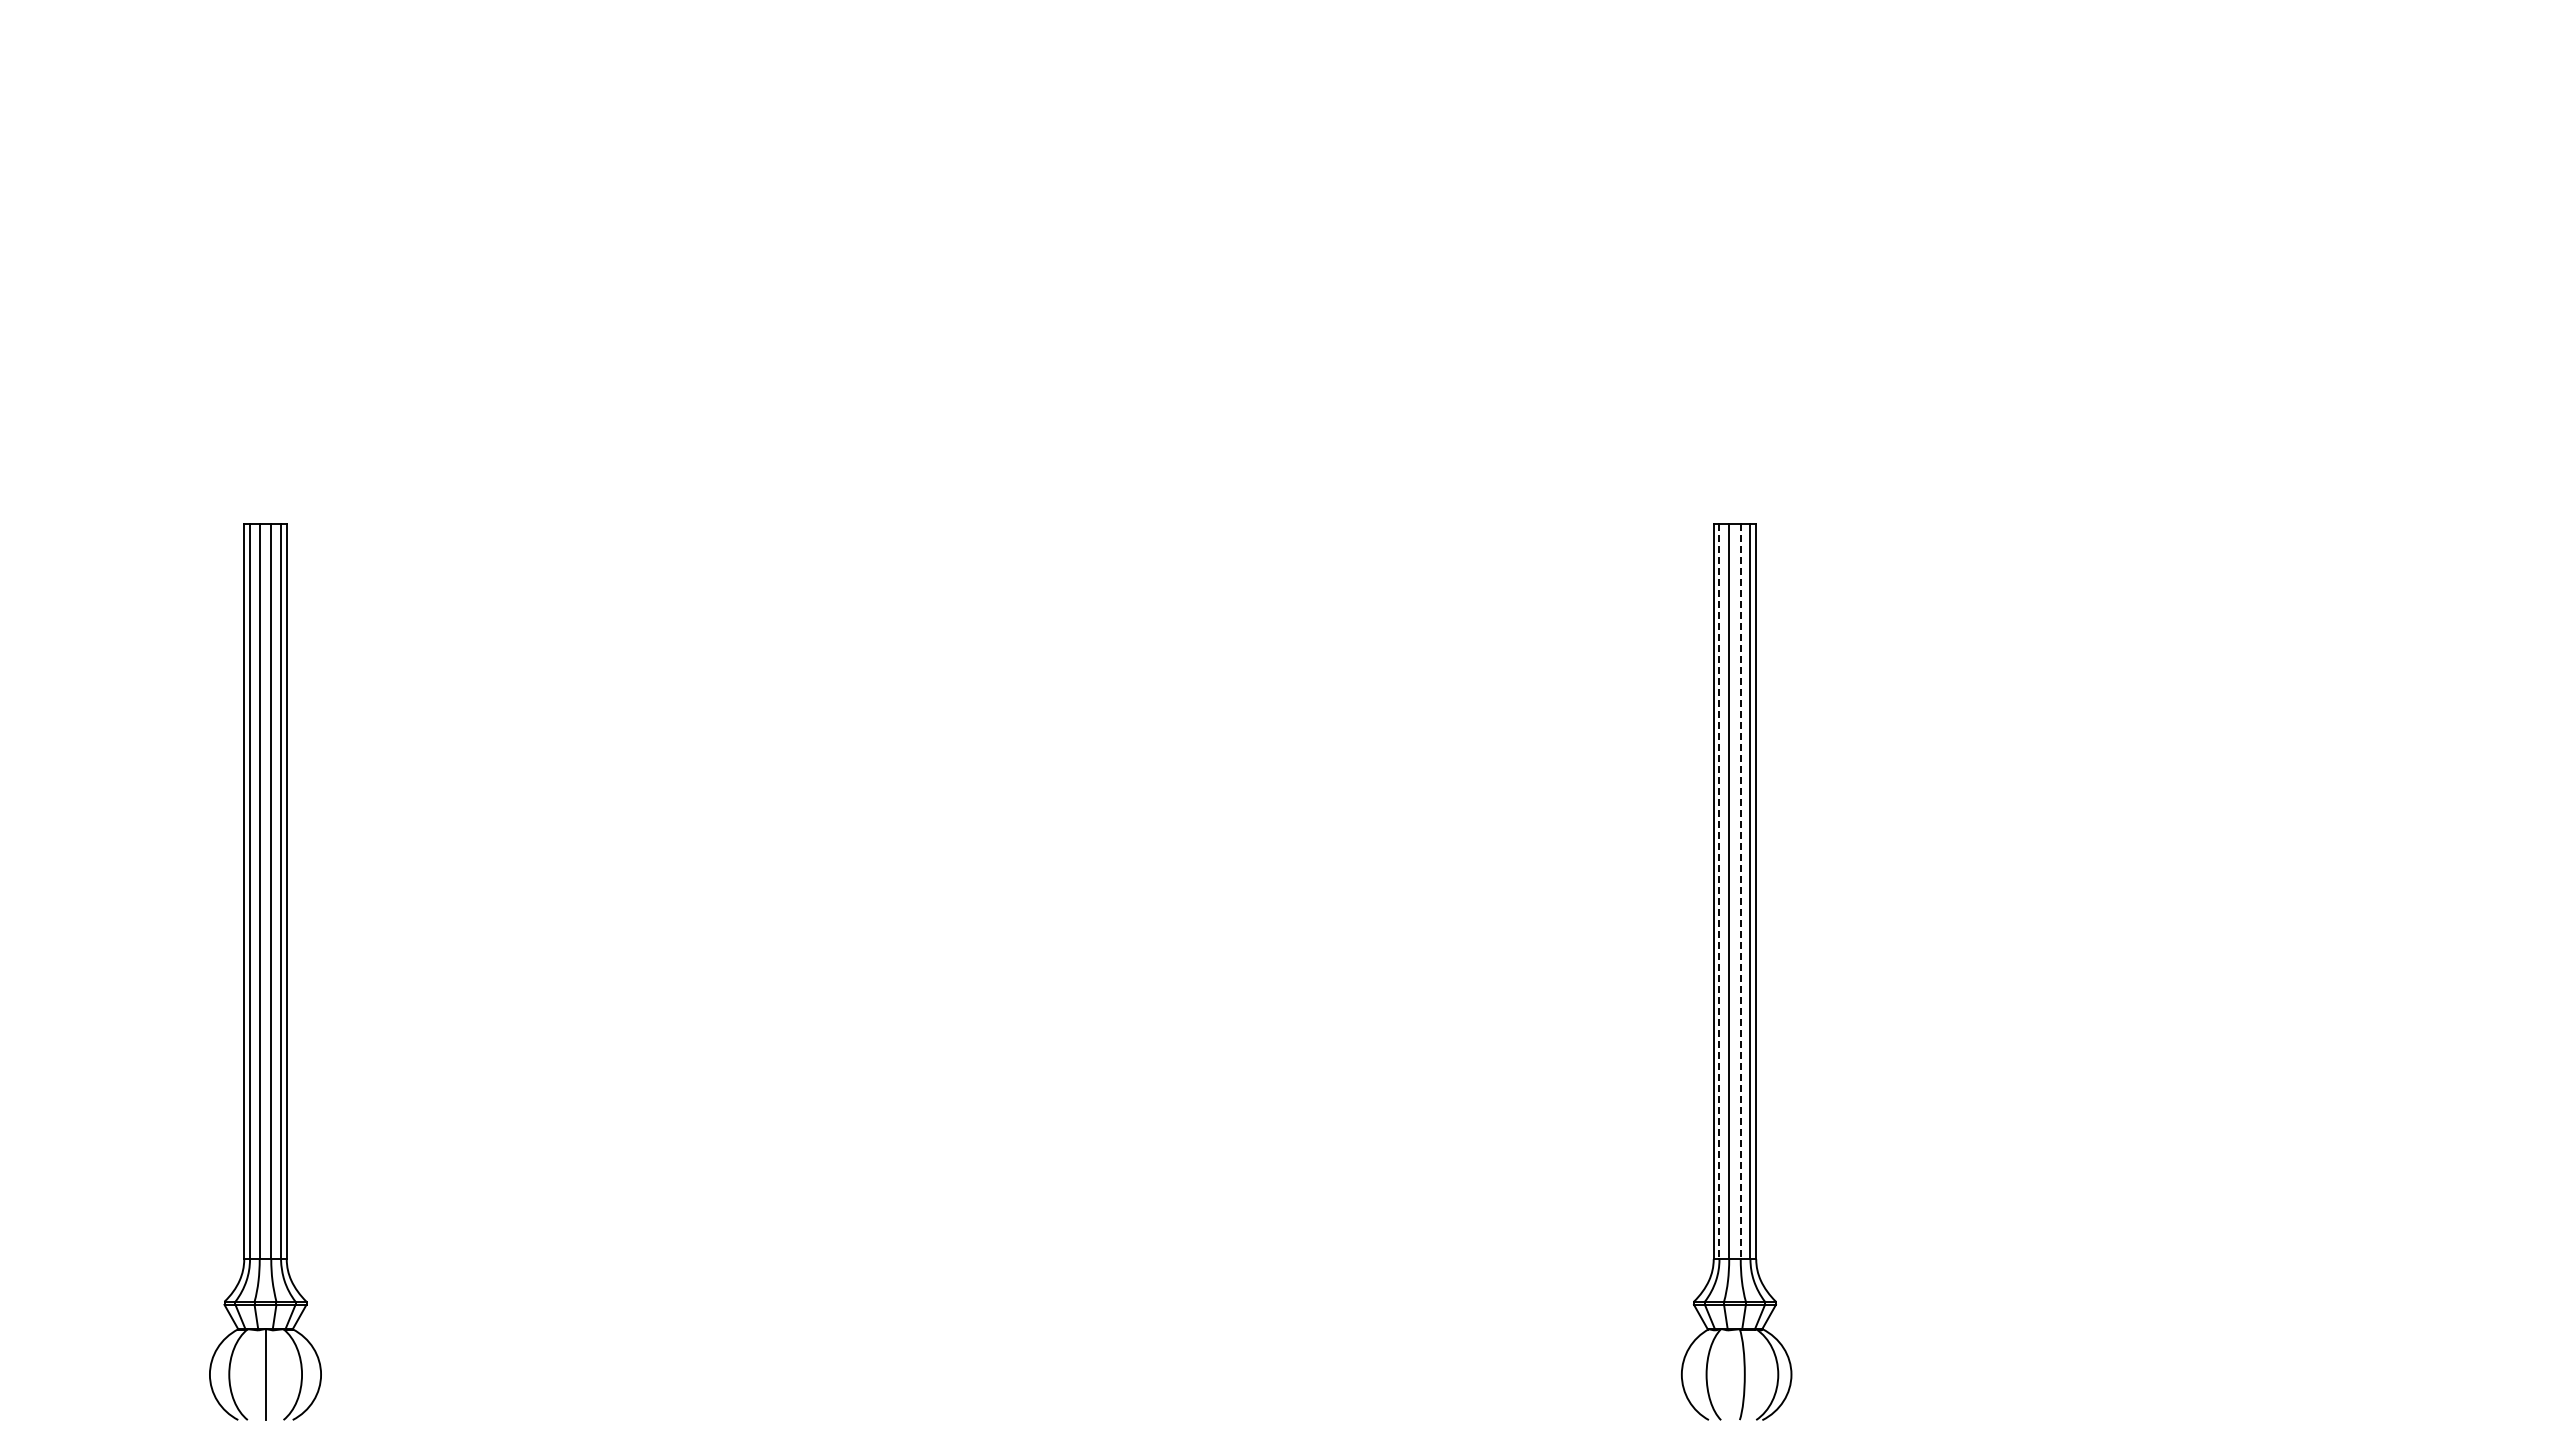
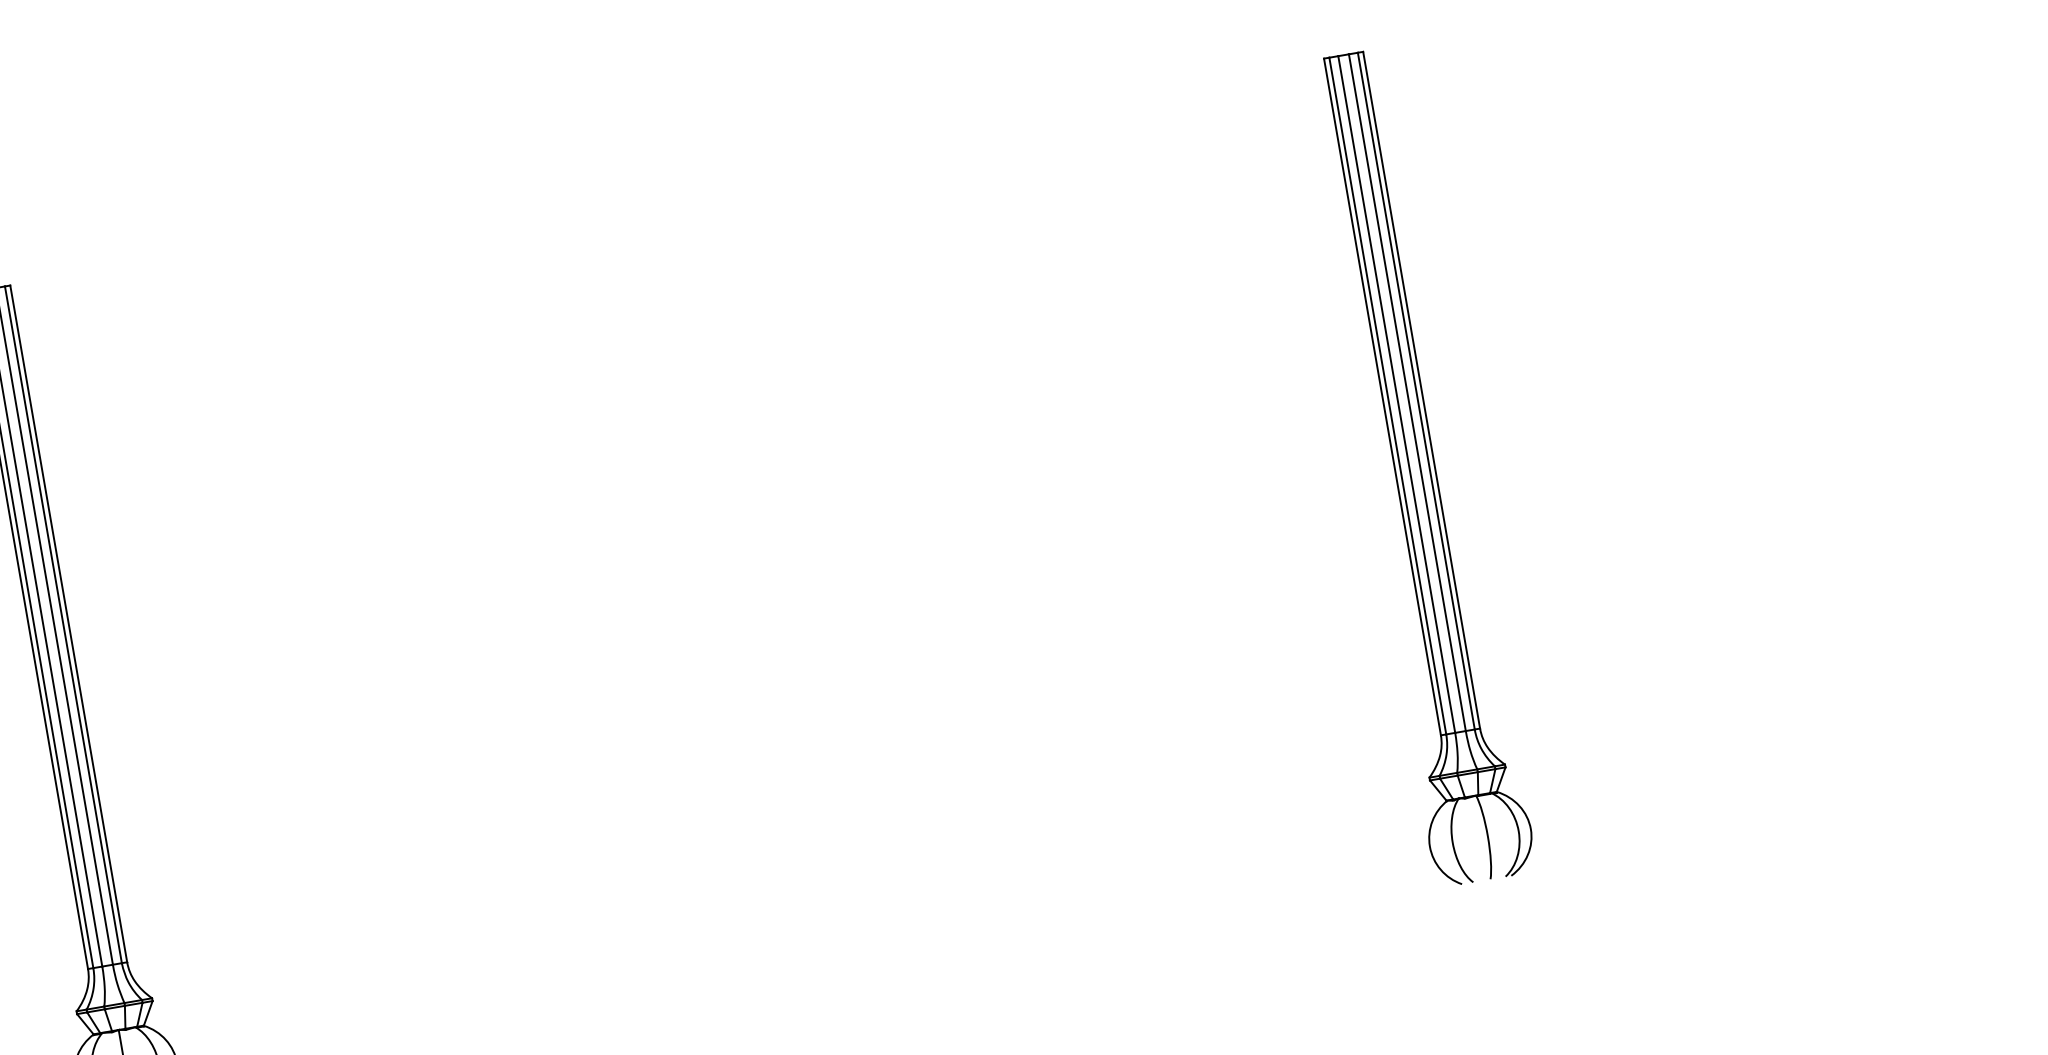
line: (1719, 891) -> (1387, 395), dashed -> solid
line: (1740, 891) -> (1407, 392), dashed -> solid

